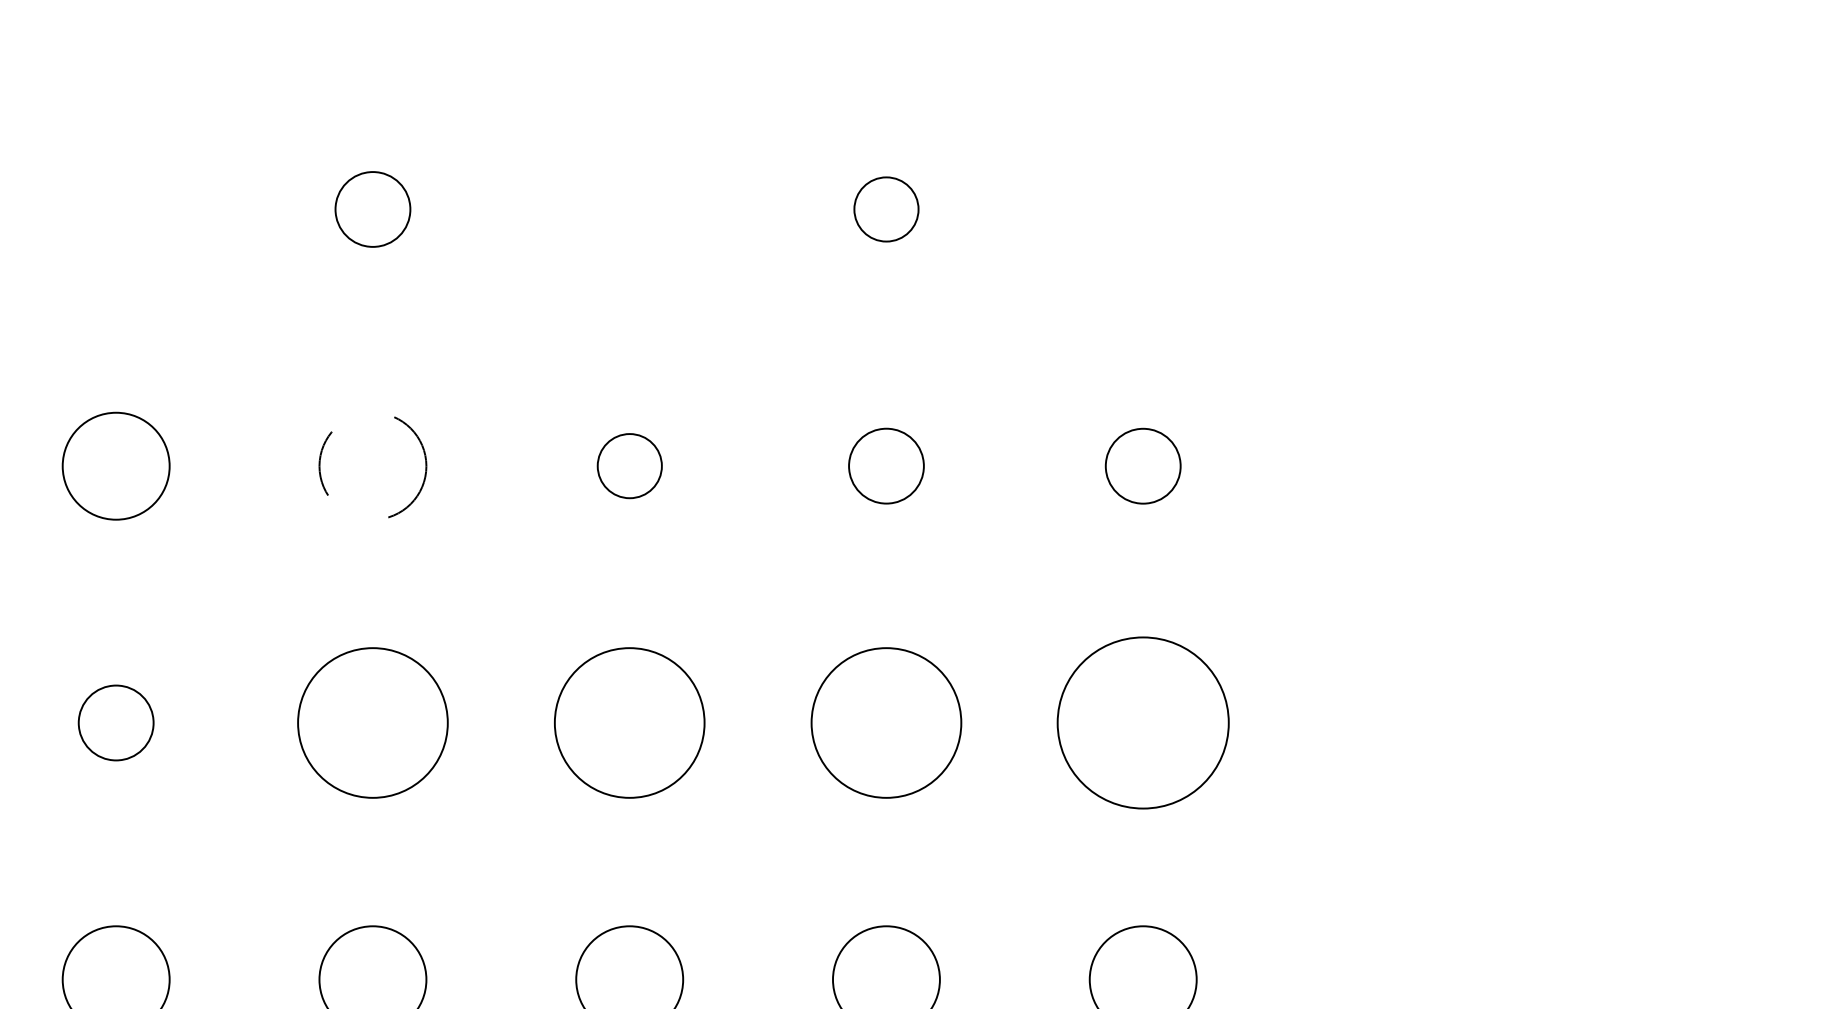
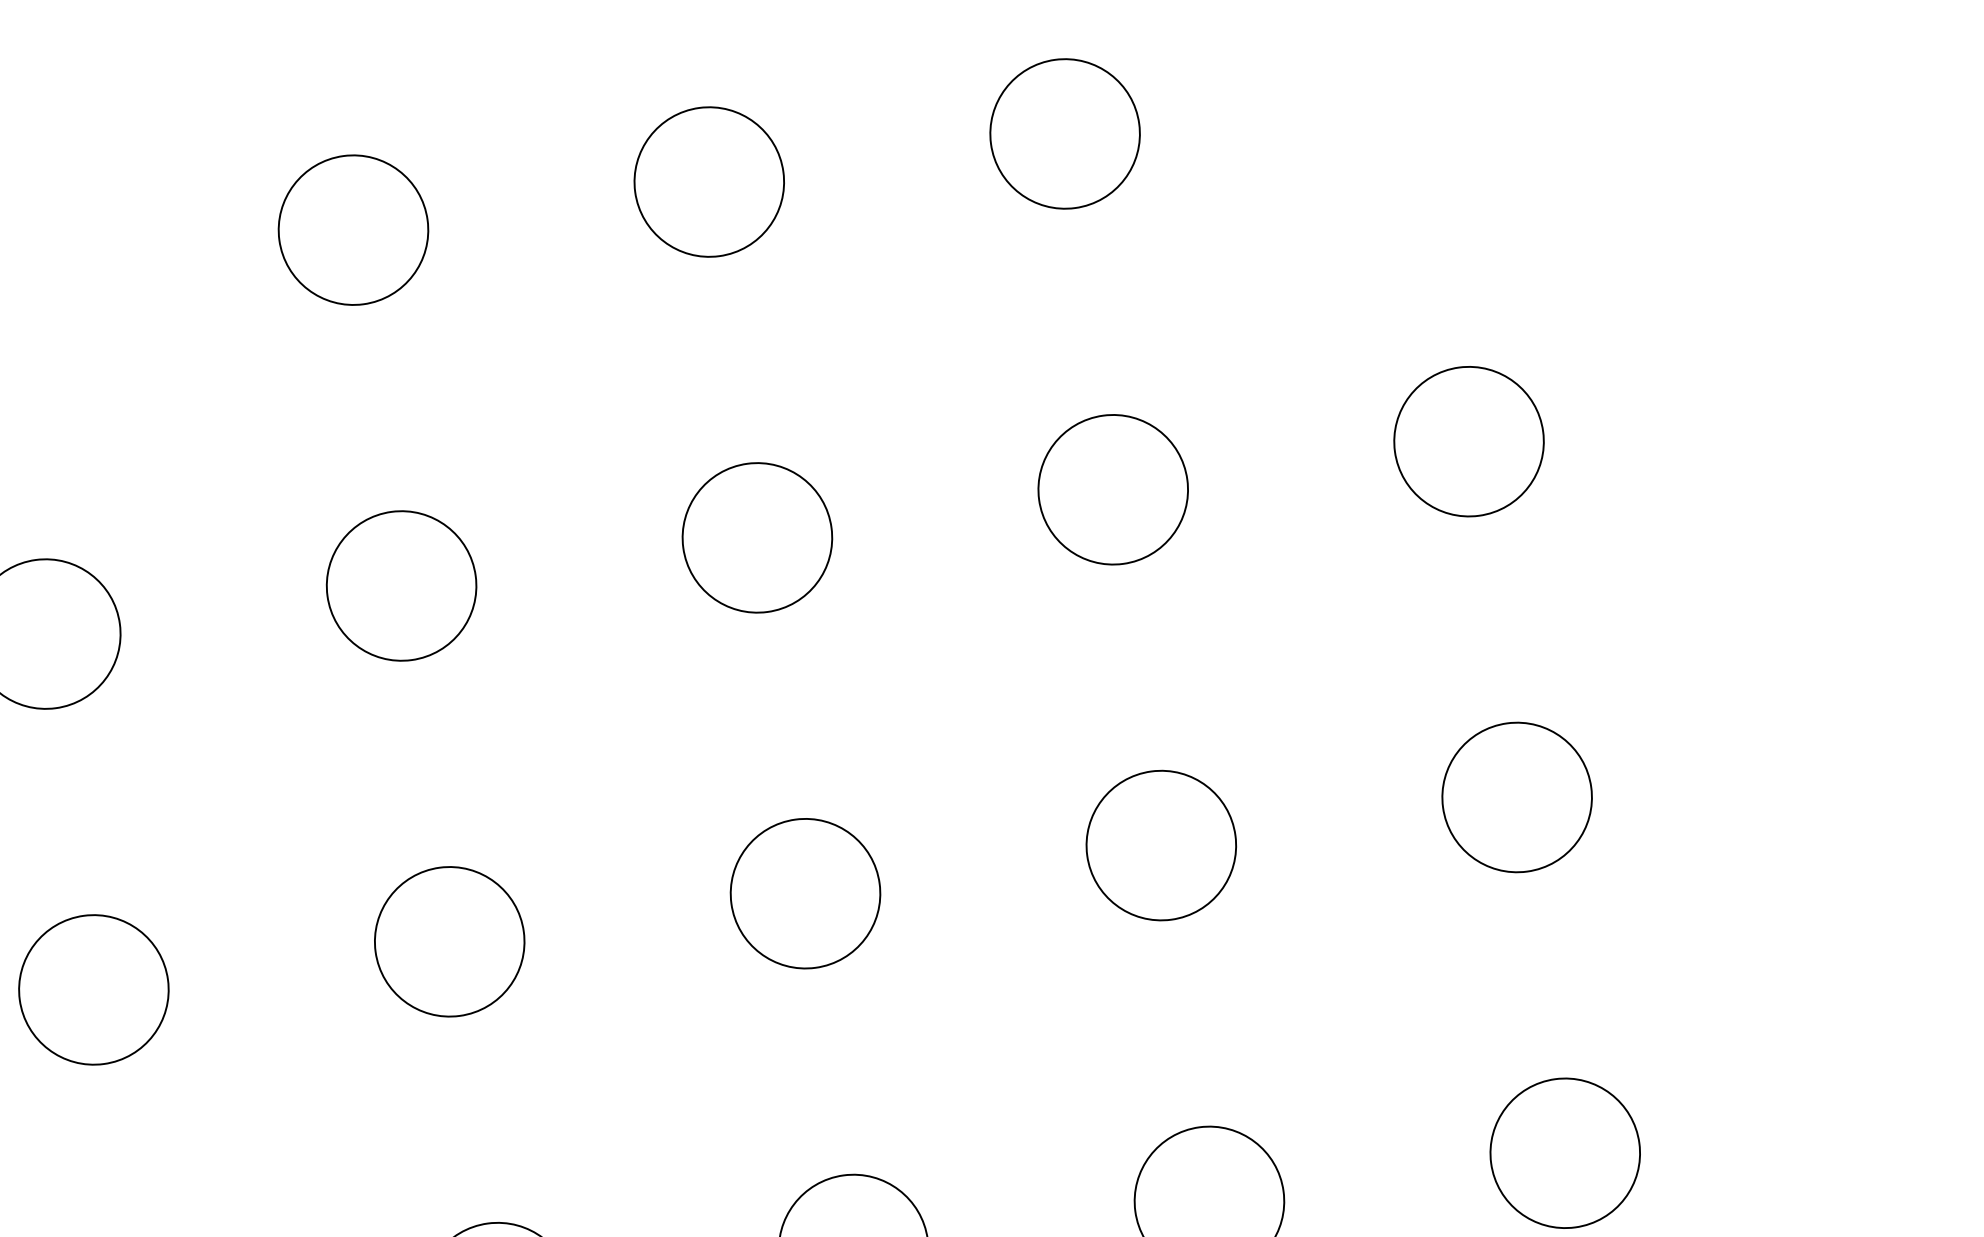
circle: (372, 209) -> (352, 230), size x1.43
circle: (629, 209) -> (709, 182), added
circle: (886, 209) -> (1065, 133), size x1.67
circle: (372, 465) -> (400, 585), dashed -> solid
circle: (629, 465) -> (756, 536), size x1.67
circle: (886, 465) -> (1113, 488), size x1.43
circle: (1142, 465) -> (1467, 440), size x1.43
circle: (115, 722) -> (92, 989), size x1.43
circle: (372, 722) -> (448, 941), size x0.71
circle: (629, 722) -> (805, 893), size x0.71
circle: (886, 722) -> (1161, 844), size x0.71
circle: (1142, 722) -> (1516, 796), size x0.62

